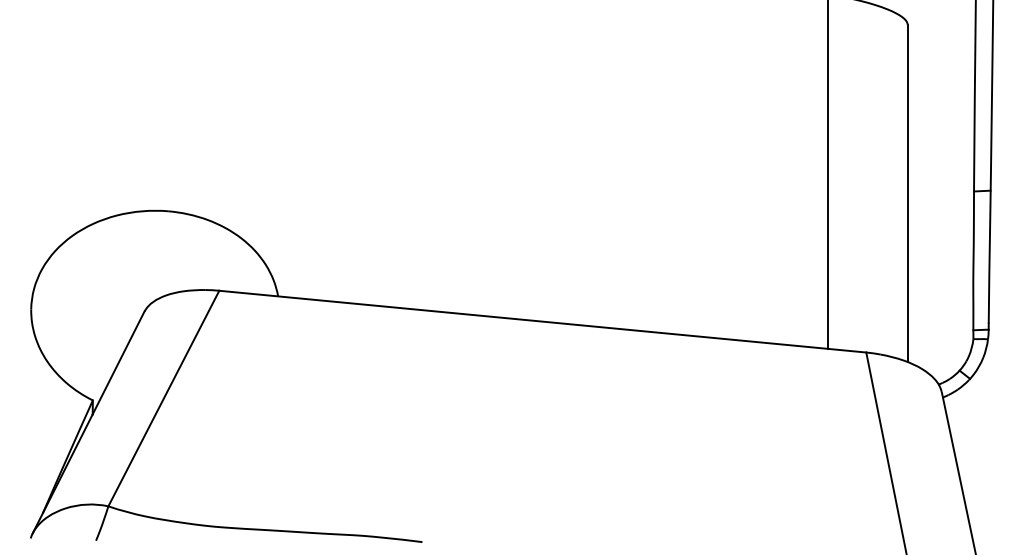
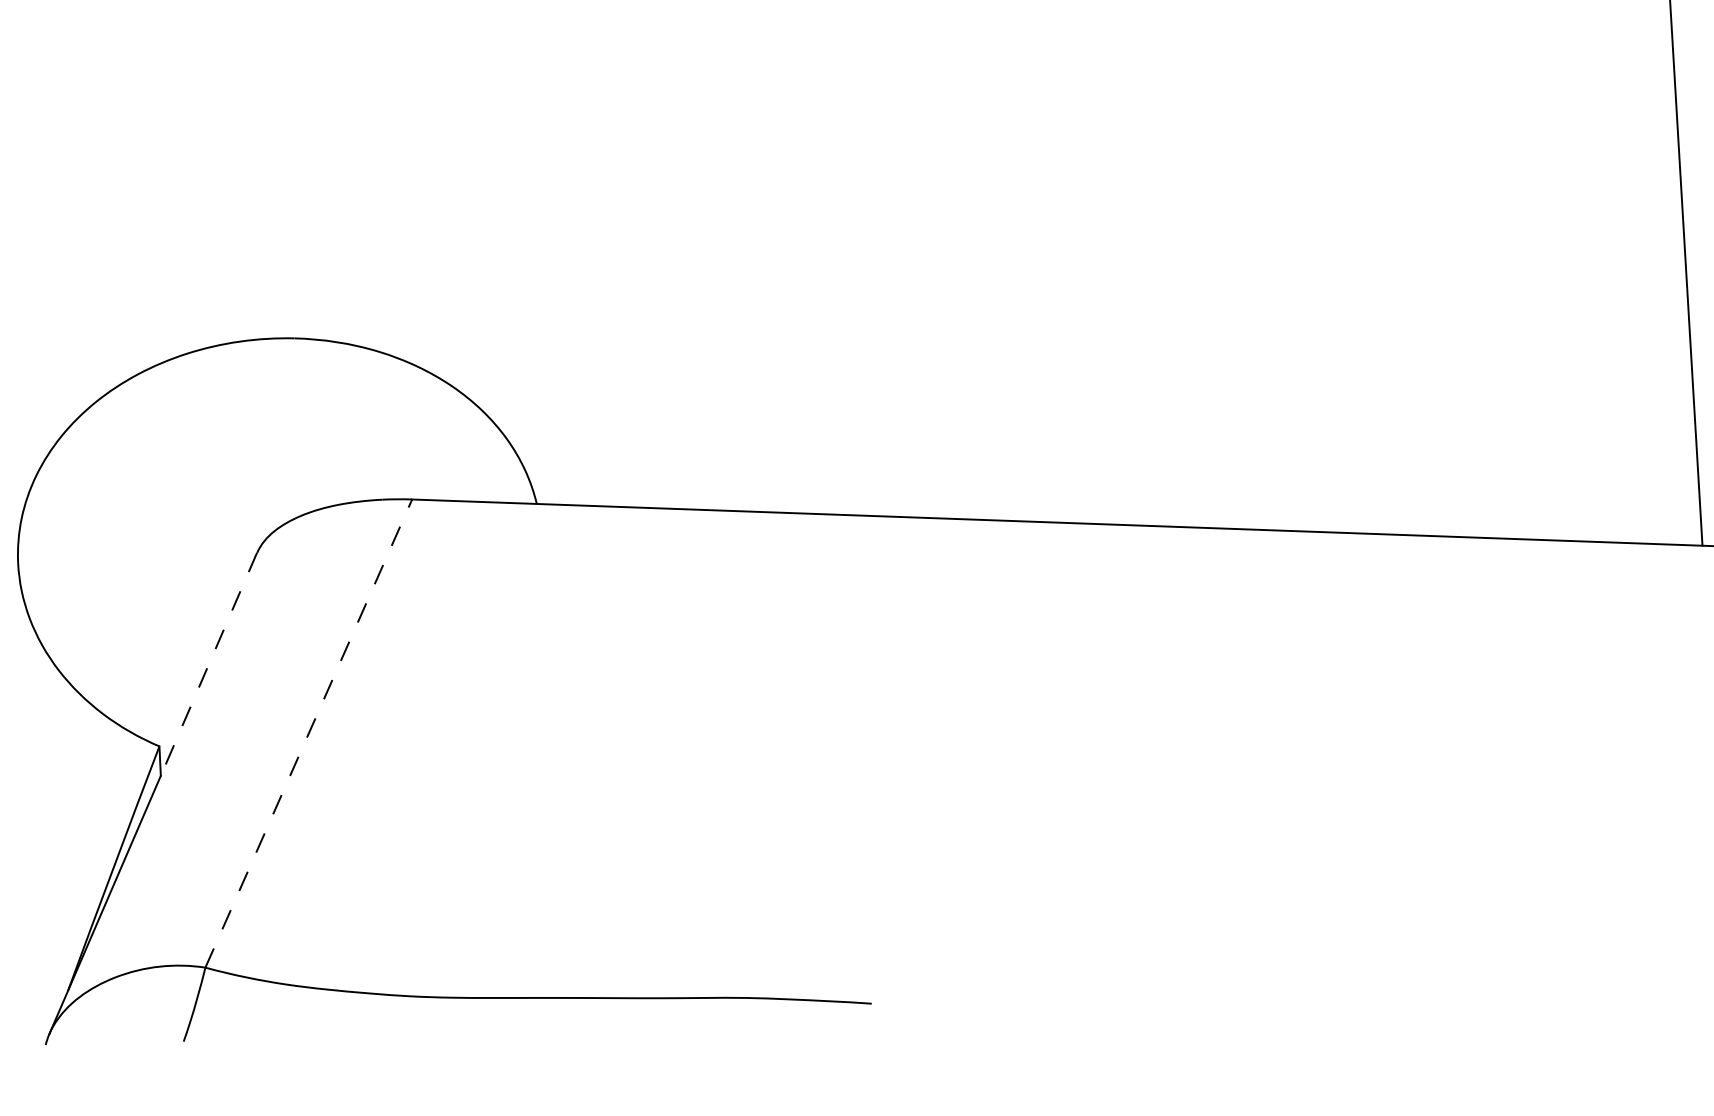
line: (118, 363) -> (208, 665), solid -> dashed
line: (164, 398) -> (310, 733), solid -> dashed

